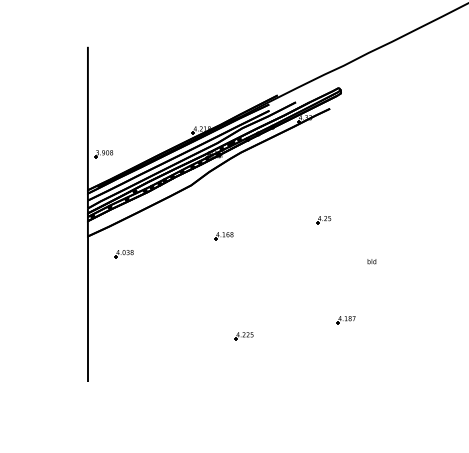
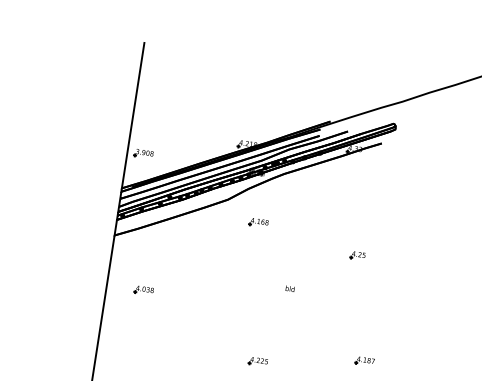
part: (223, 236) -> (258, 223), moved
part: (123, 254) -> (143, 291), moved
text: (371, 261) -> (289, 288), moved

